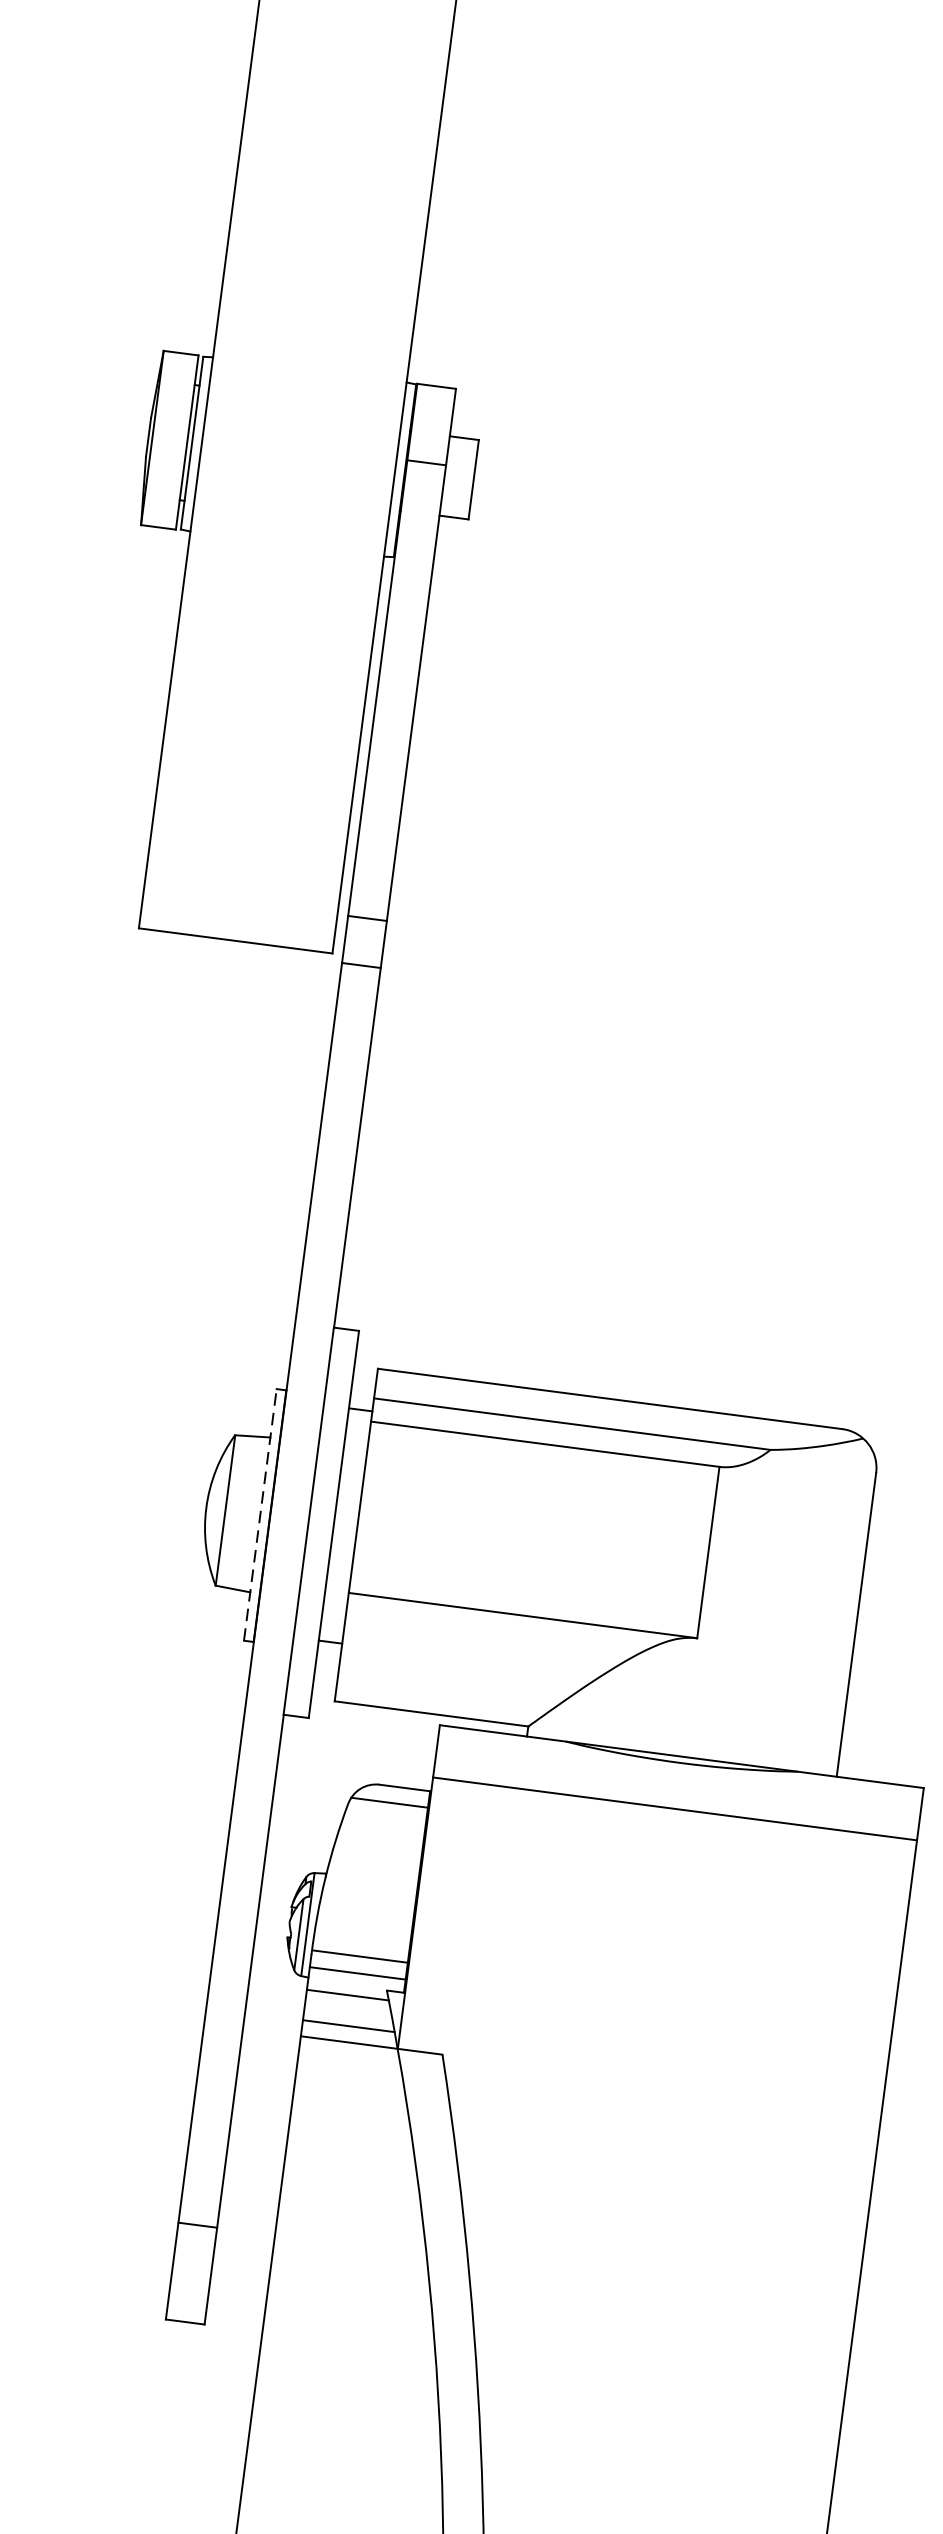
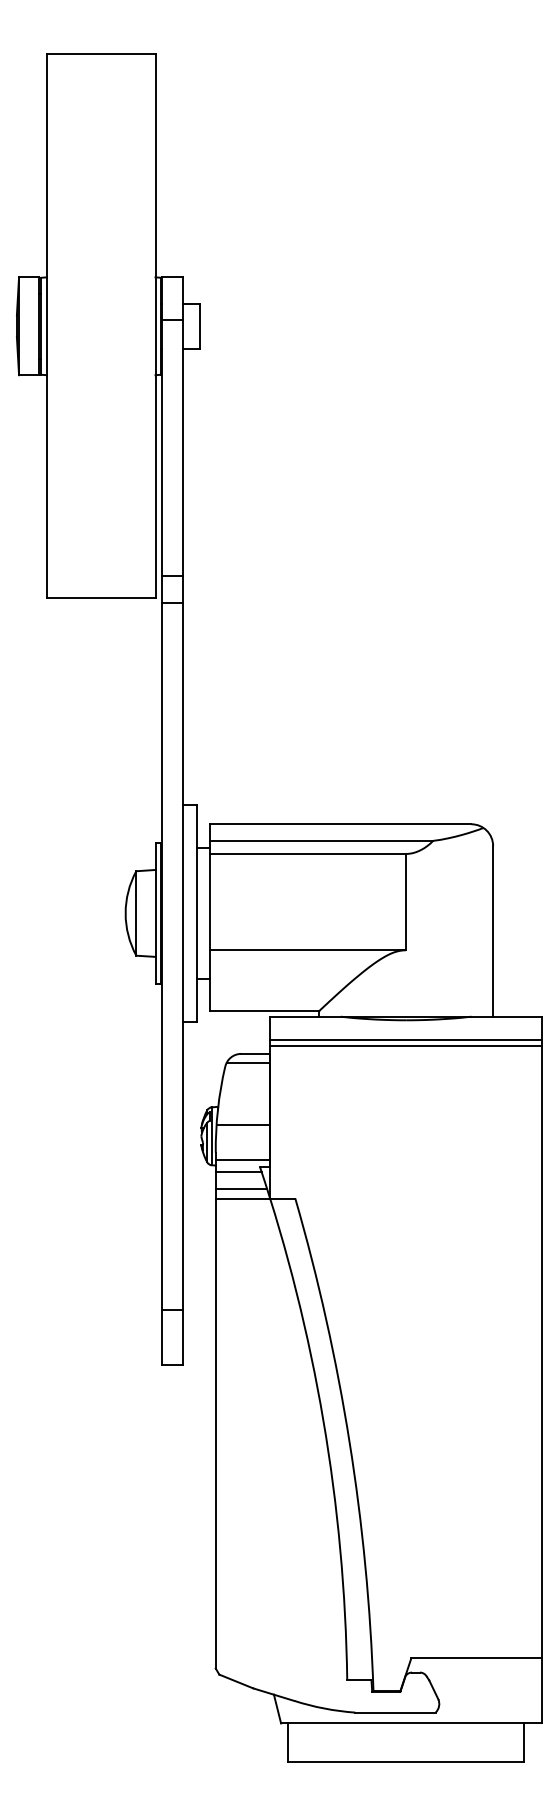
line: (259, 1514) -> (155, 913), dashed -> solid
line: (677, 1797) -> (406, 1039), added
line: (359, 1956) -> (242, 1125), moved

